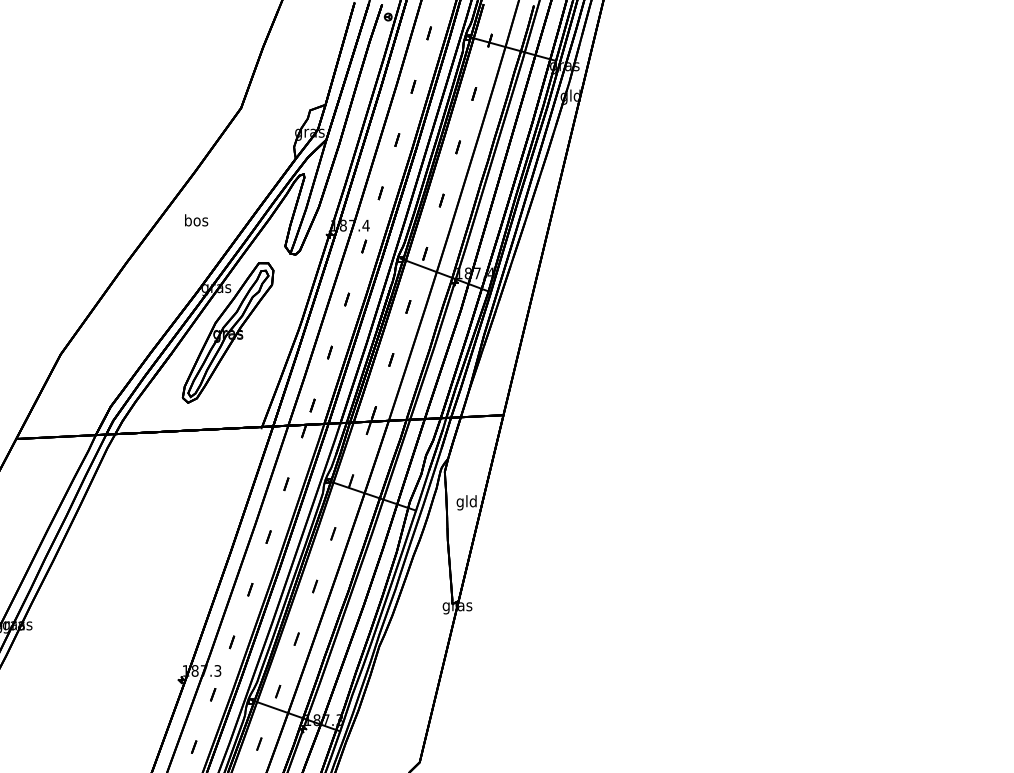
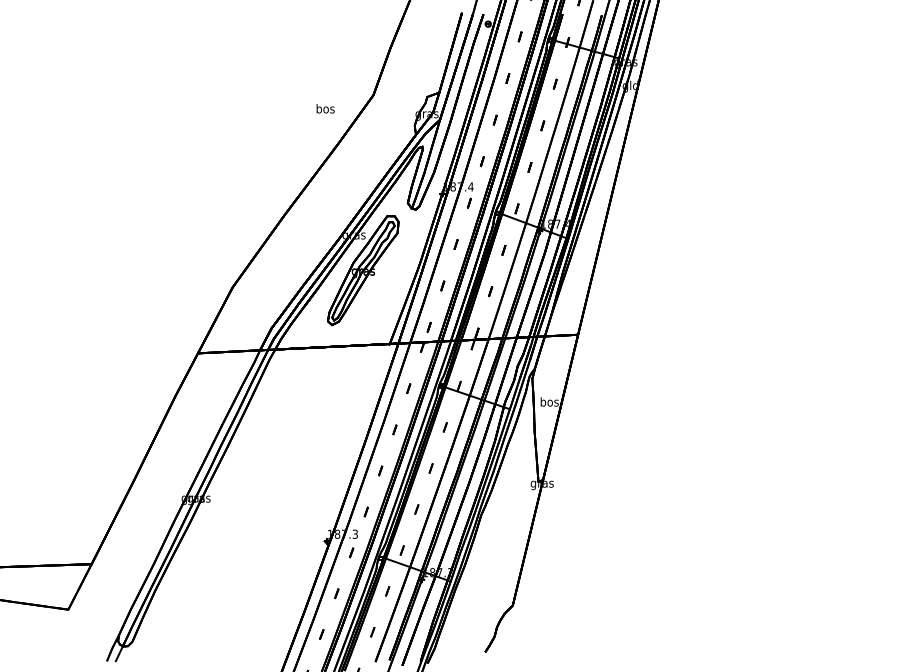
text: (196, 219) -> (325, 108), moved
text: (466, 503) -> (549, 403), gld -> bos

